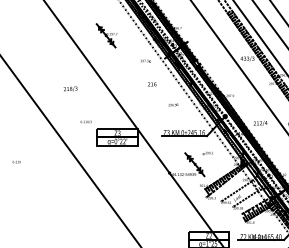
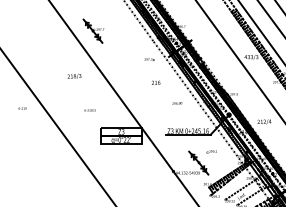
part: (106, 35) -> (93, 30), moved
text: (70, 88) -> (74, 75), moved
text: (85, 121) -> (89, 109), moved
text: (16, 162) -> (22, 108), moved

